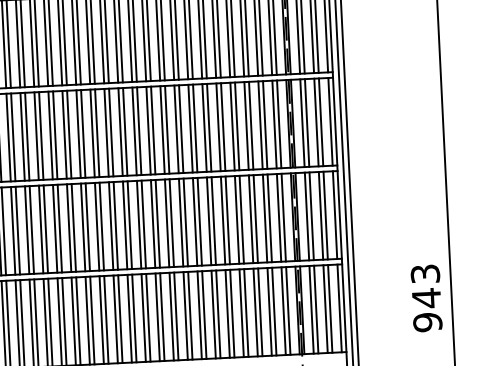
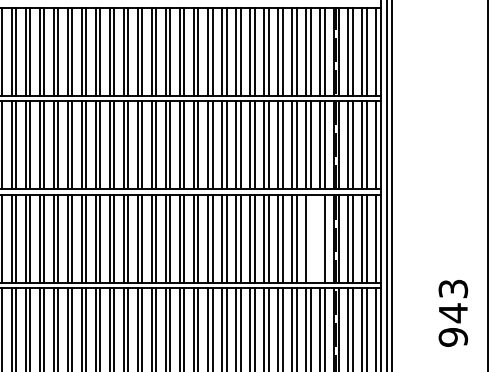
line: (278, 217) -> (319, 238), removed
line: (269, 218) -> (310, 238), removed
text: (426, 298) -> (453, 313), moved

